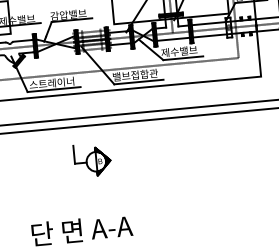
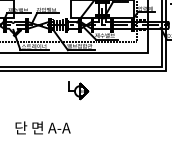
part: (92, 160) -> (78, 90), moved

